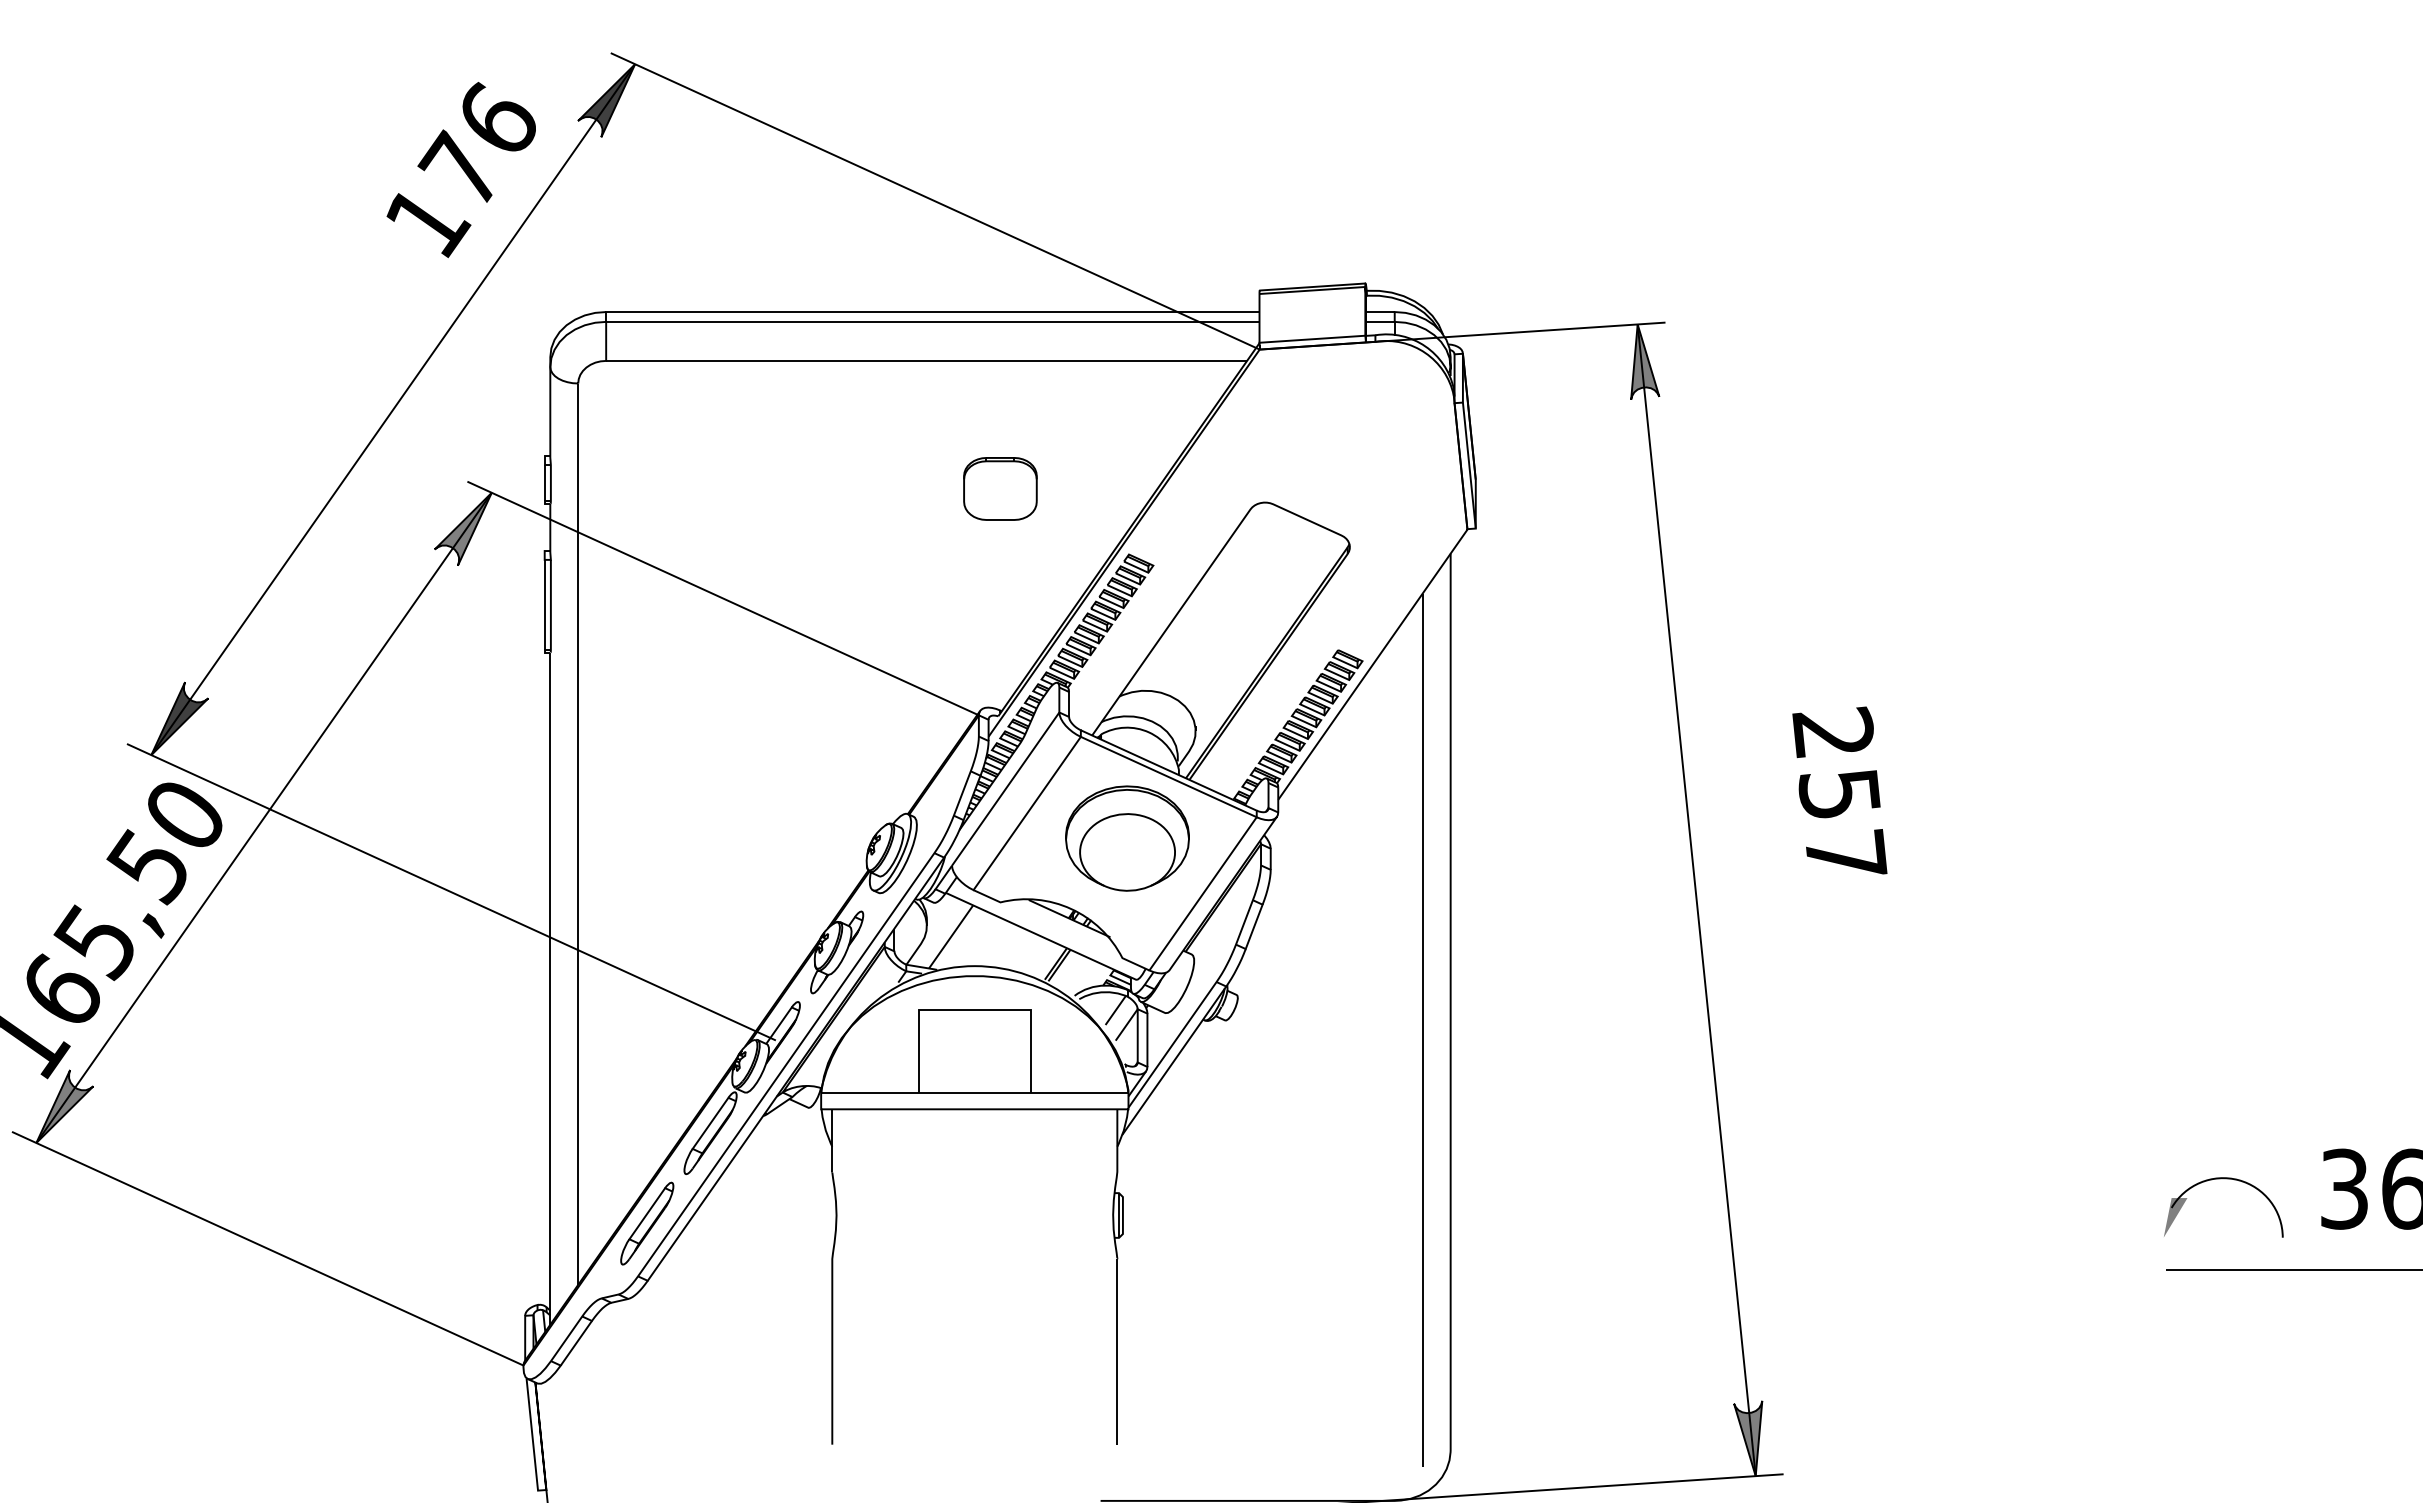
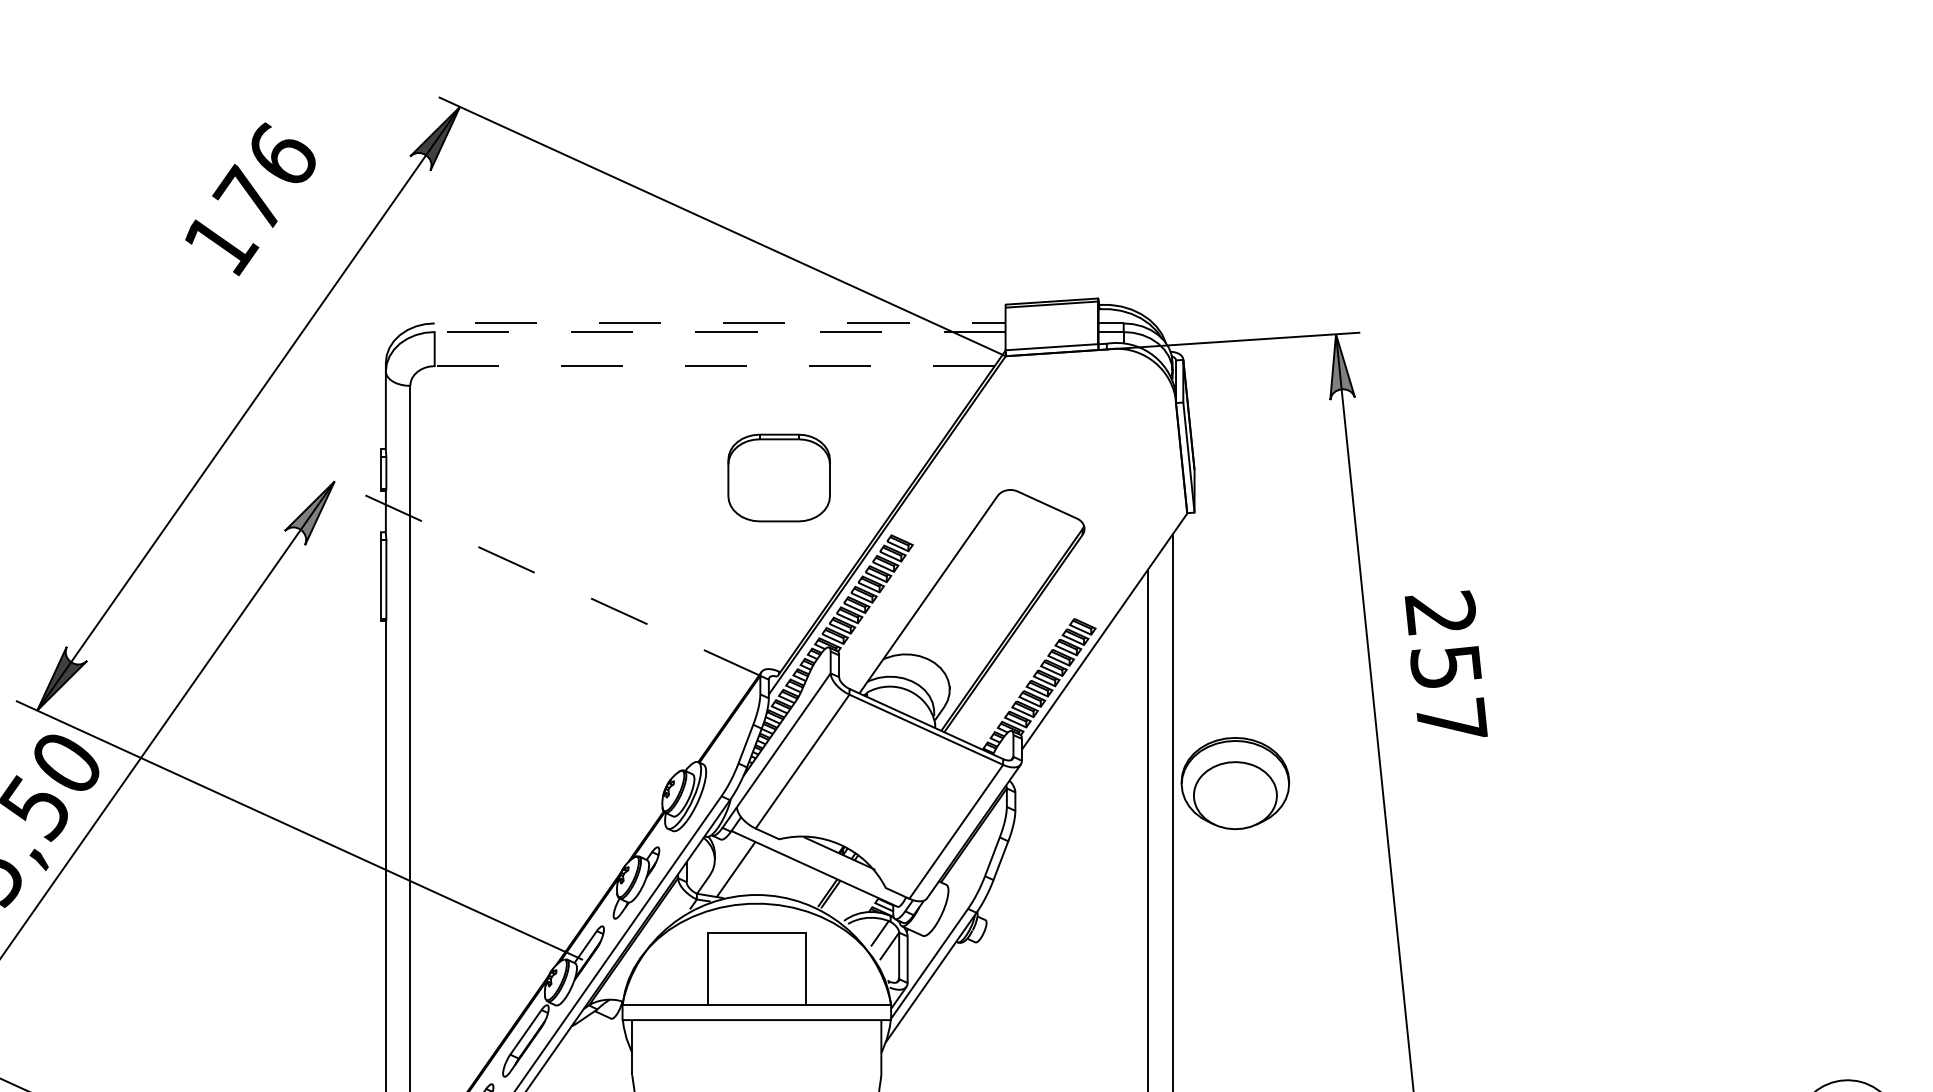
text: (460, 169) -> (249, 198), moved
line: (606, 316) -> (434, 327), solid -> dashed
line: (926, 360) -> (714, 365), solid -> dashed
part: (1000, 488) -> (779, 477), size x1.6
line: (722, 598) -> (536, 573), solid -> dashed
text: (1839, 790) -> (1445, 663), moved
part: (1127, 838) -> (1235, 783), moved

